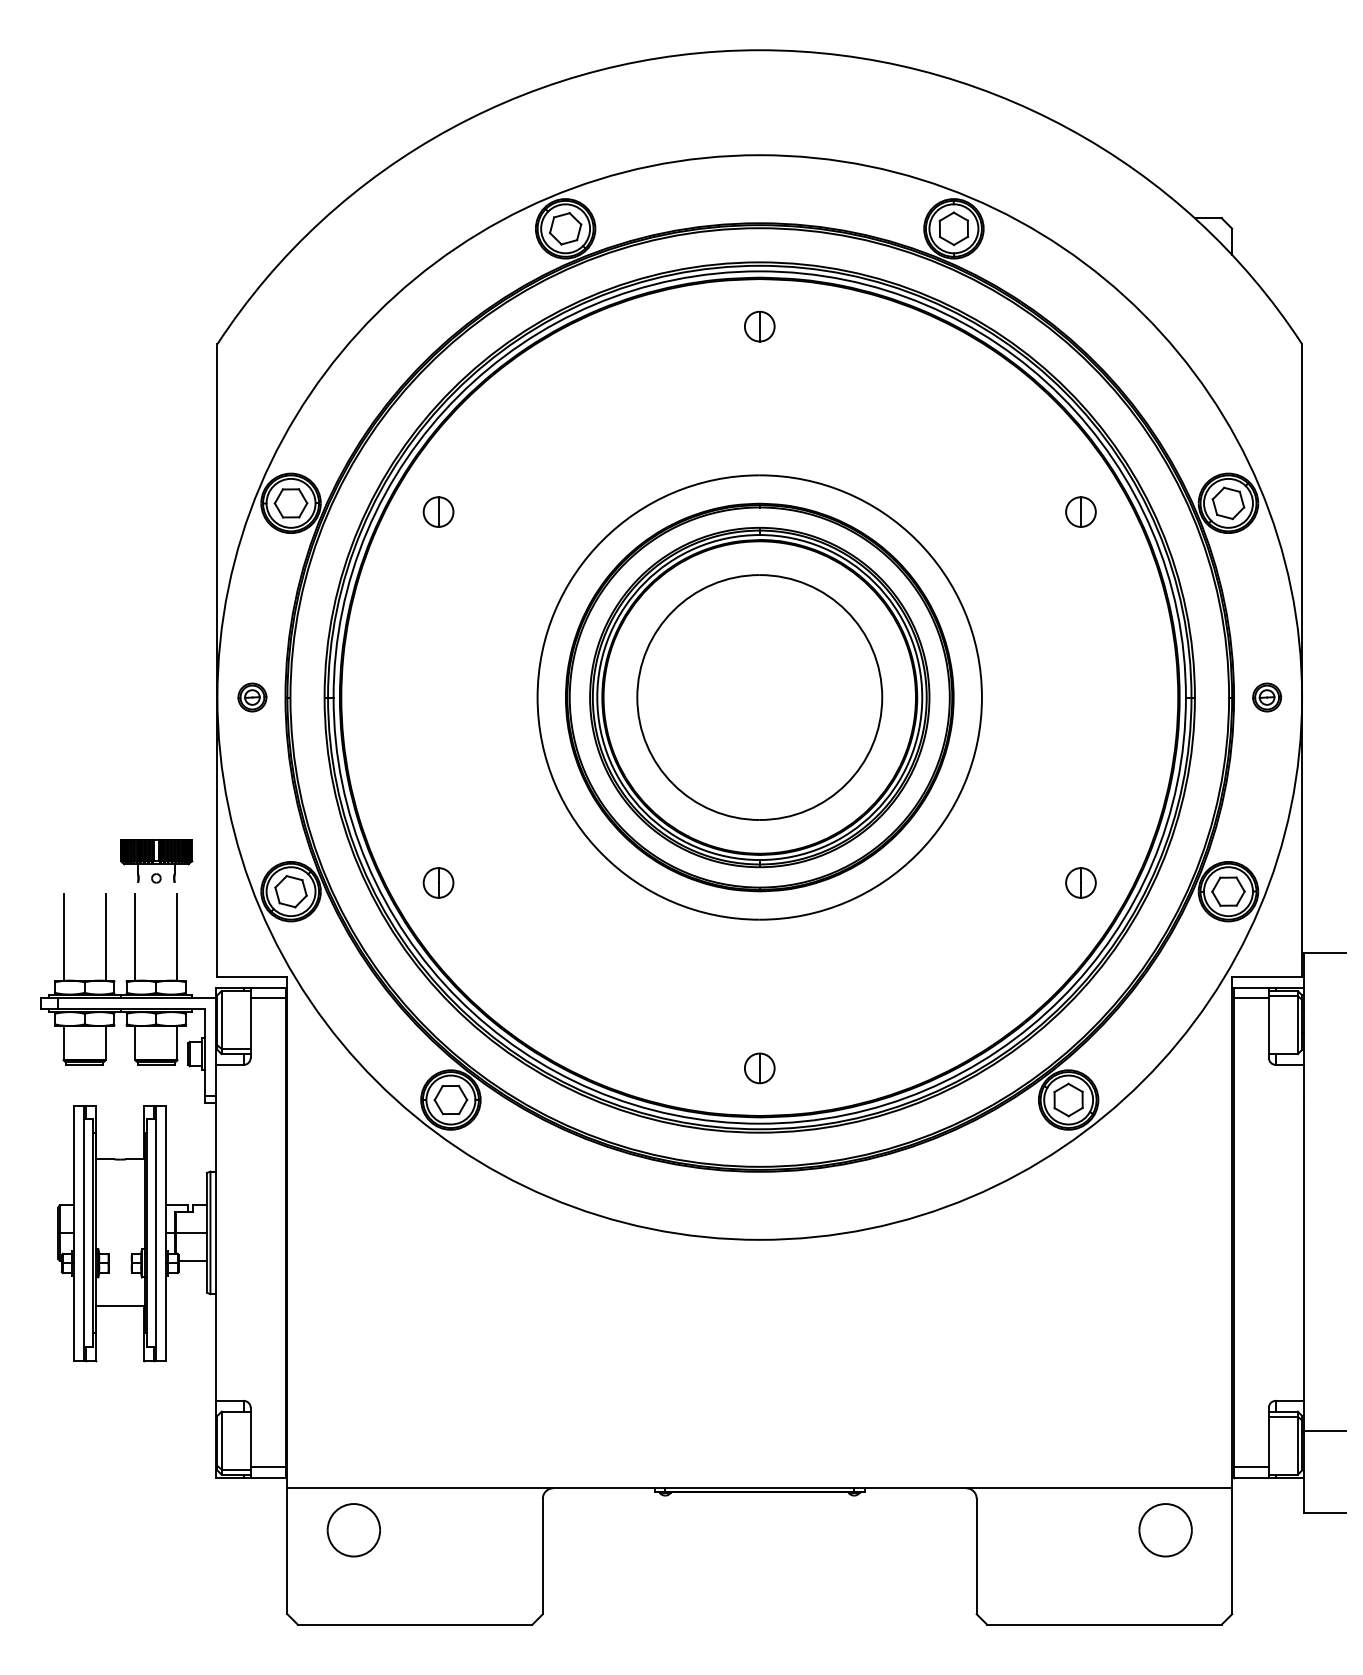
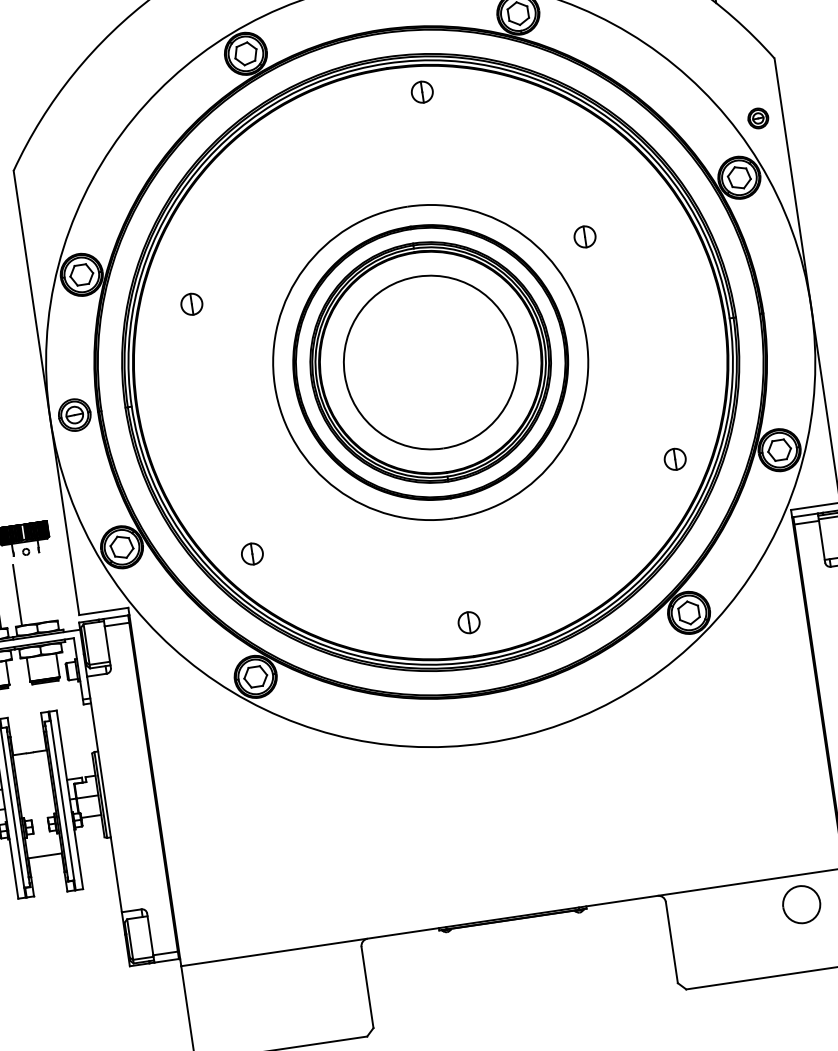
part: (759, 326) -> (422, 92), moved
part: (438, 511) -> (191, 303), moved
part: (1080, 511) -> (584, 236), moved
part: (252, 697) -> (74, 415), size x1.6
part: (1267, 697) -> (758, 118), moved
part: (438, 882) -> (252, 553), moved
line: (177, 937) -> (47, 591), removed
part: (353, 1530) -> (232, 988), removed

